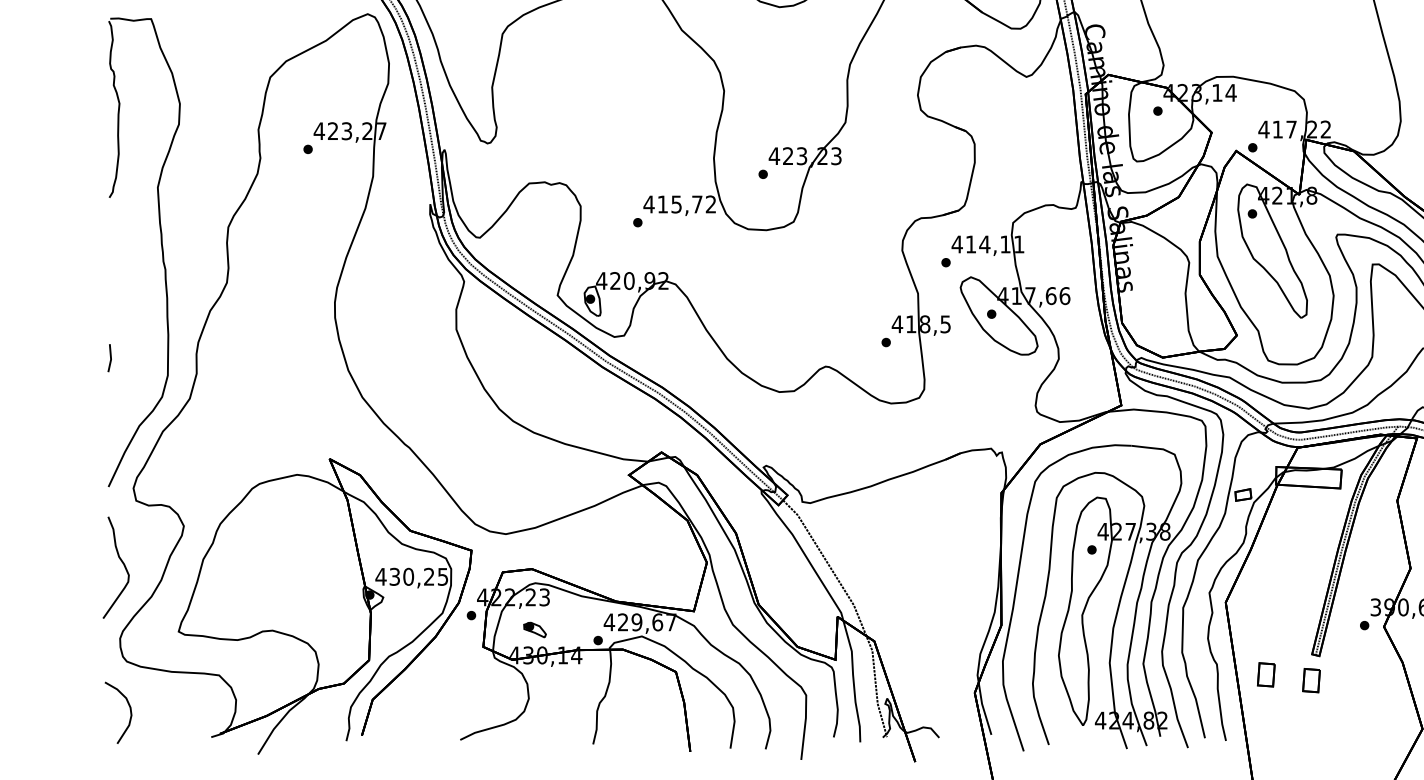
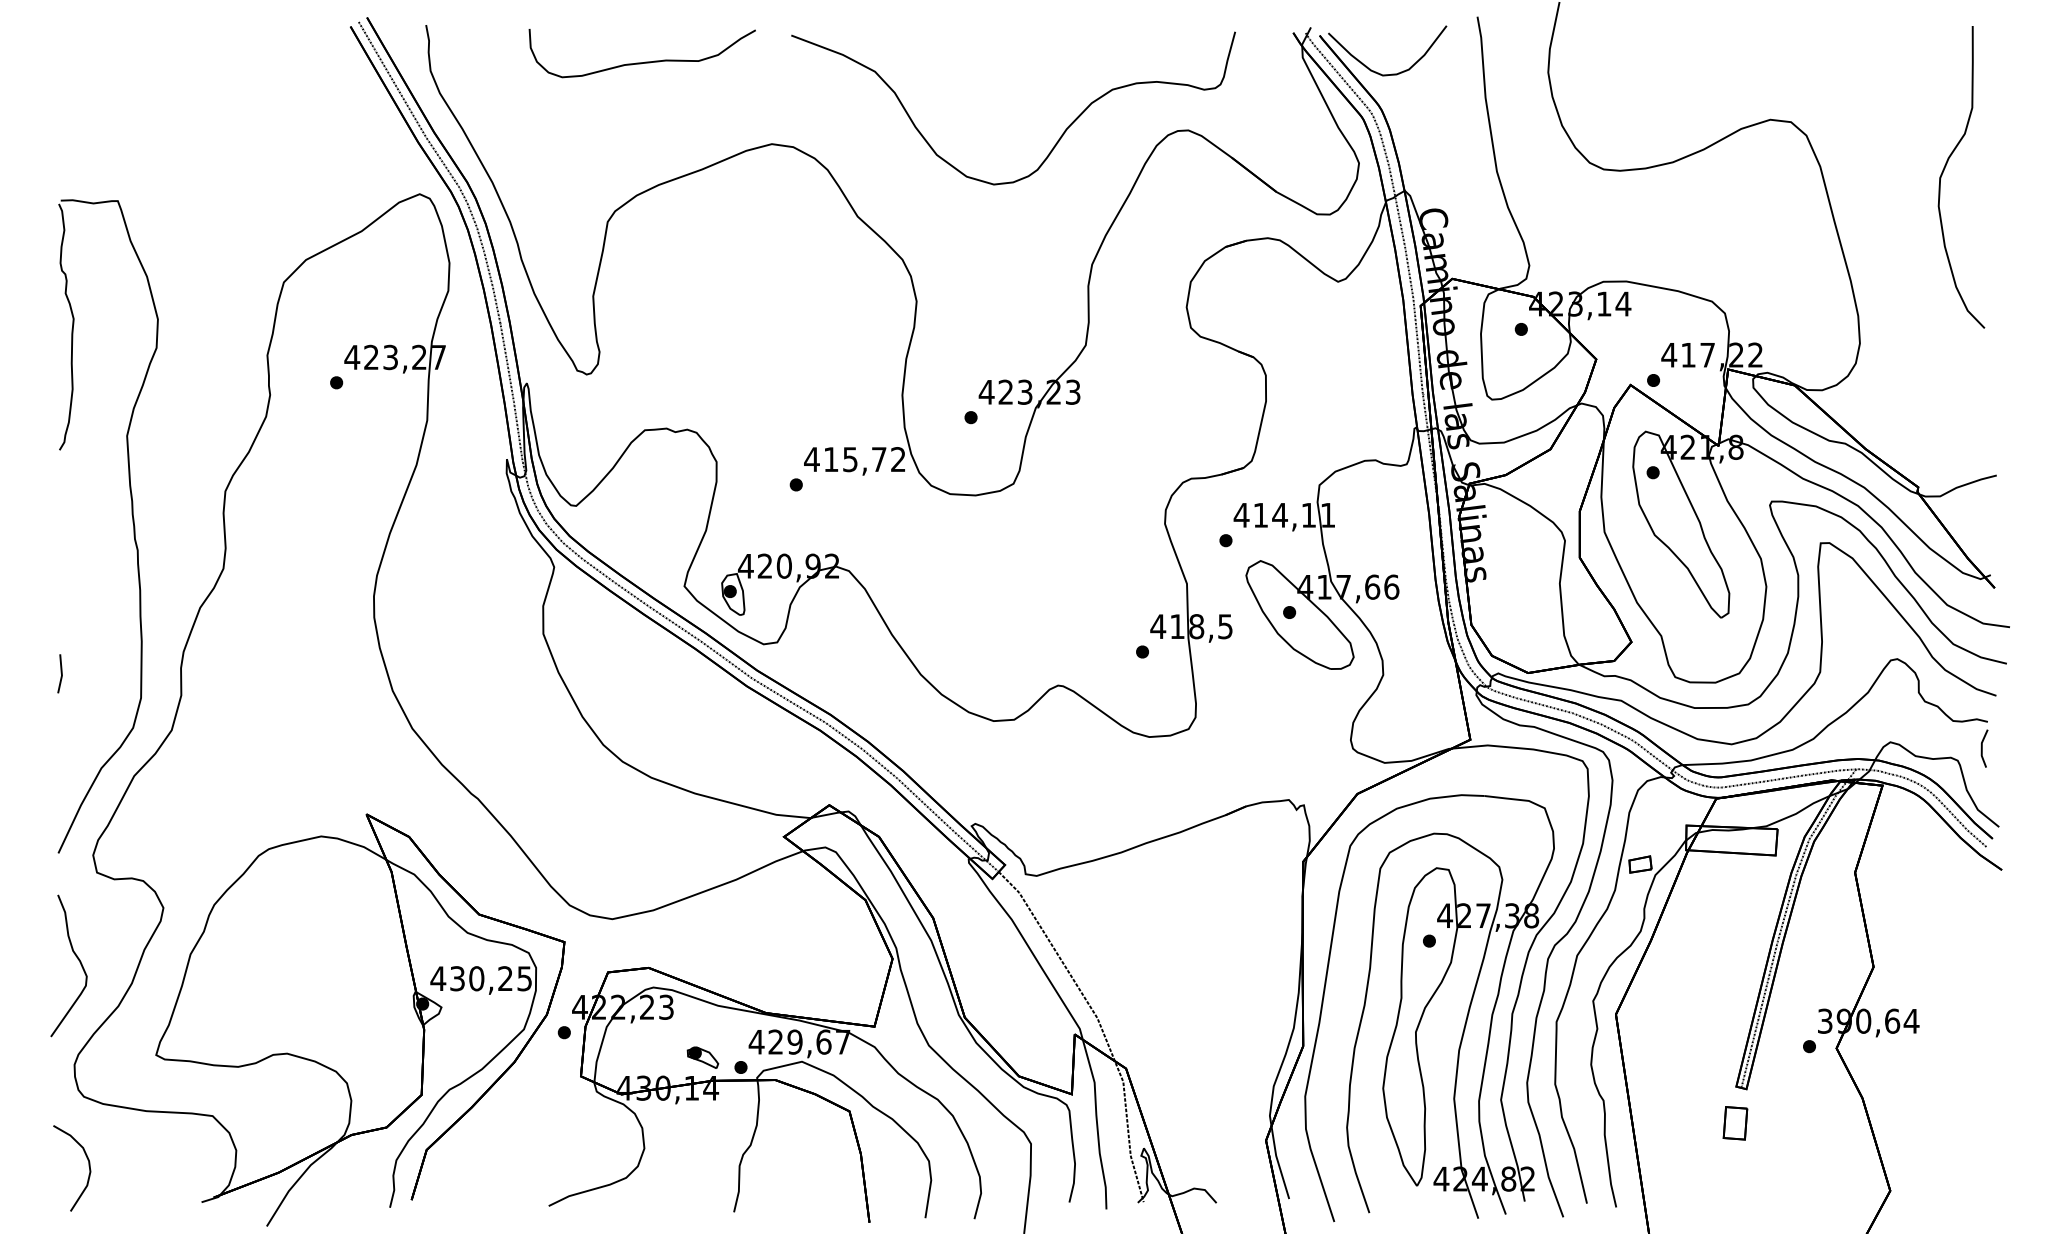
part: (534, 629) -> (702, 1057), moved
part: (1266, 674) -> (1672, 1115), removed

